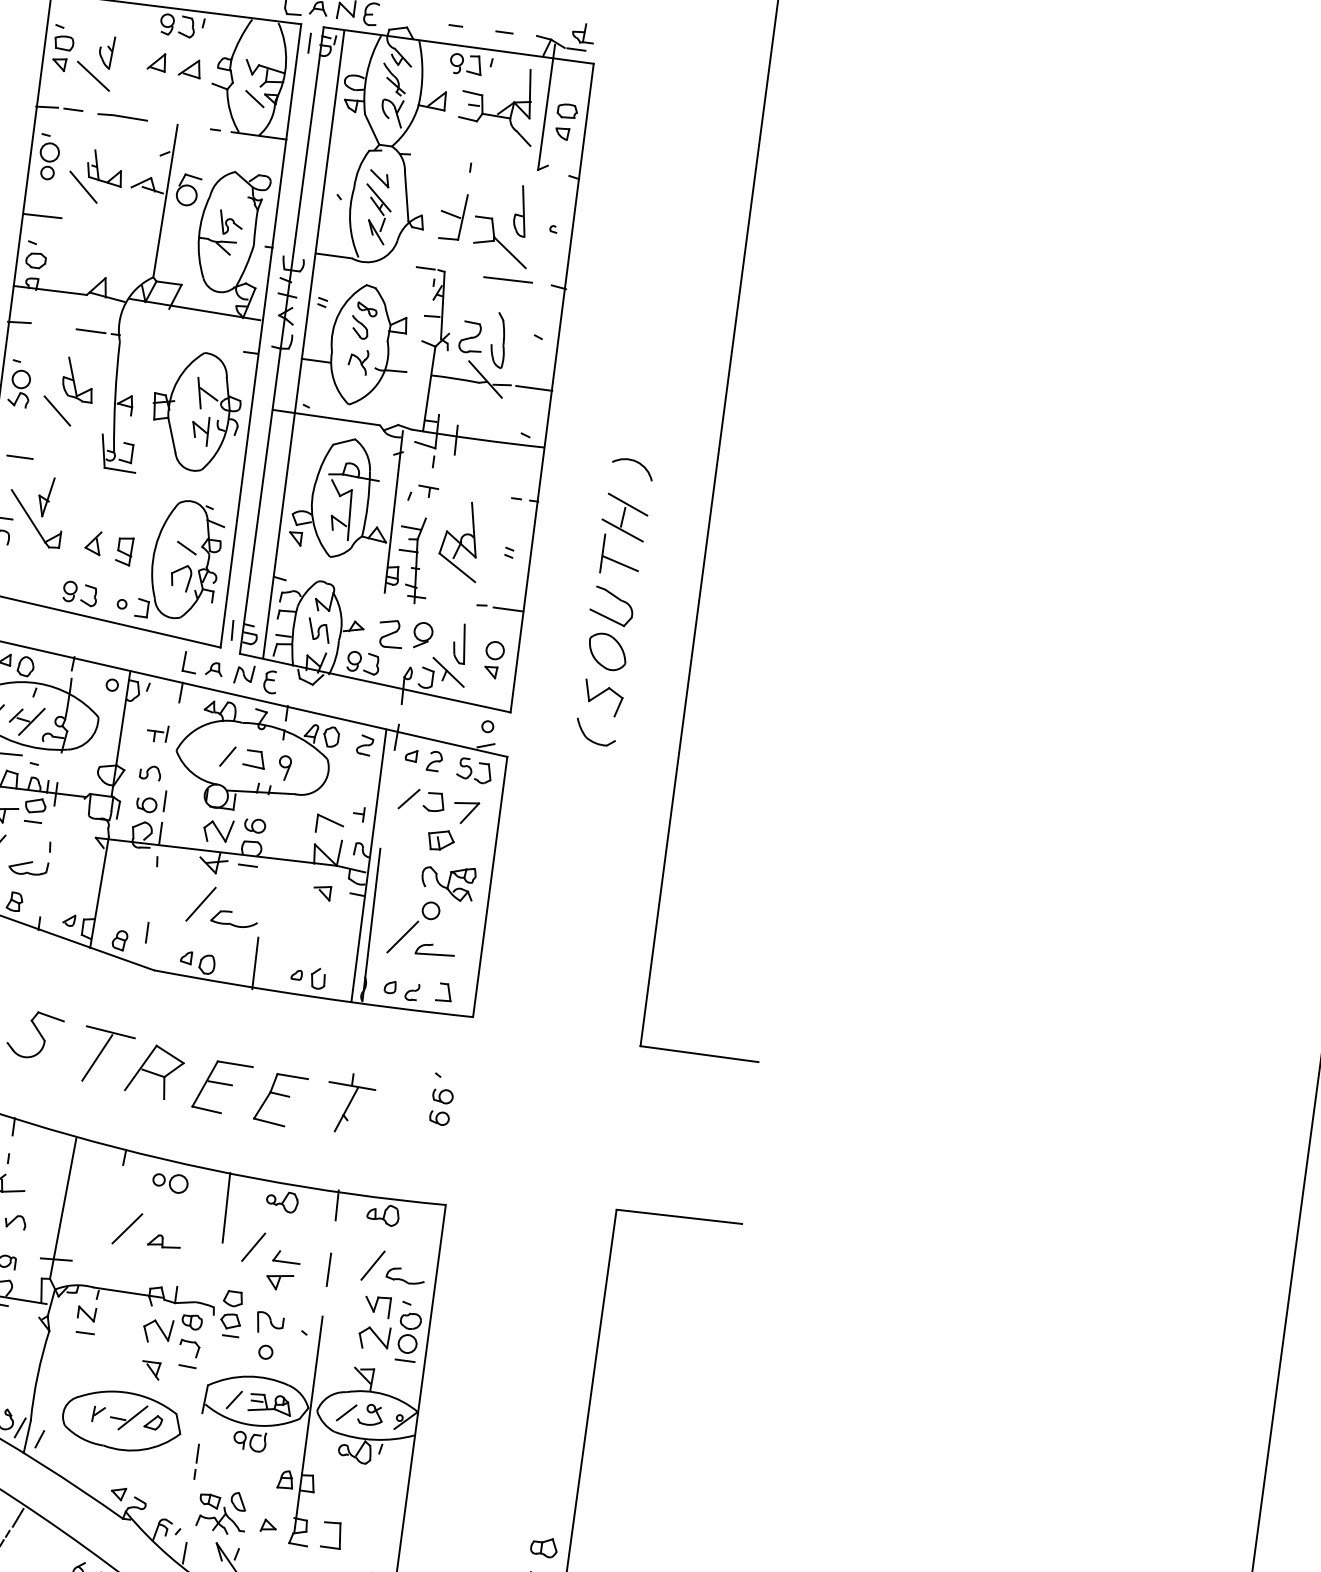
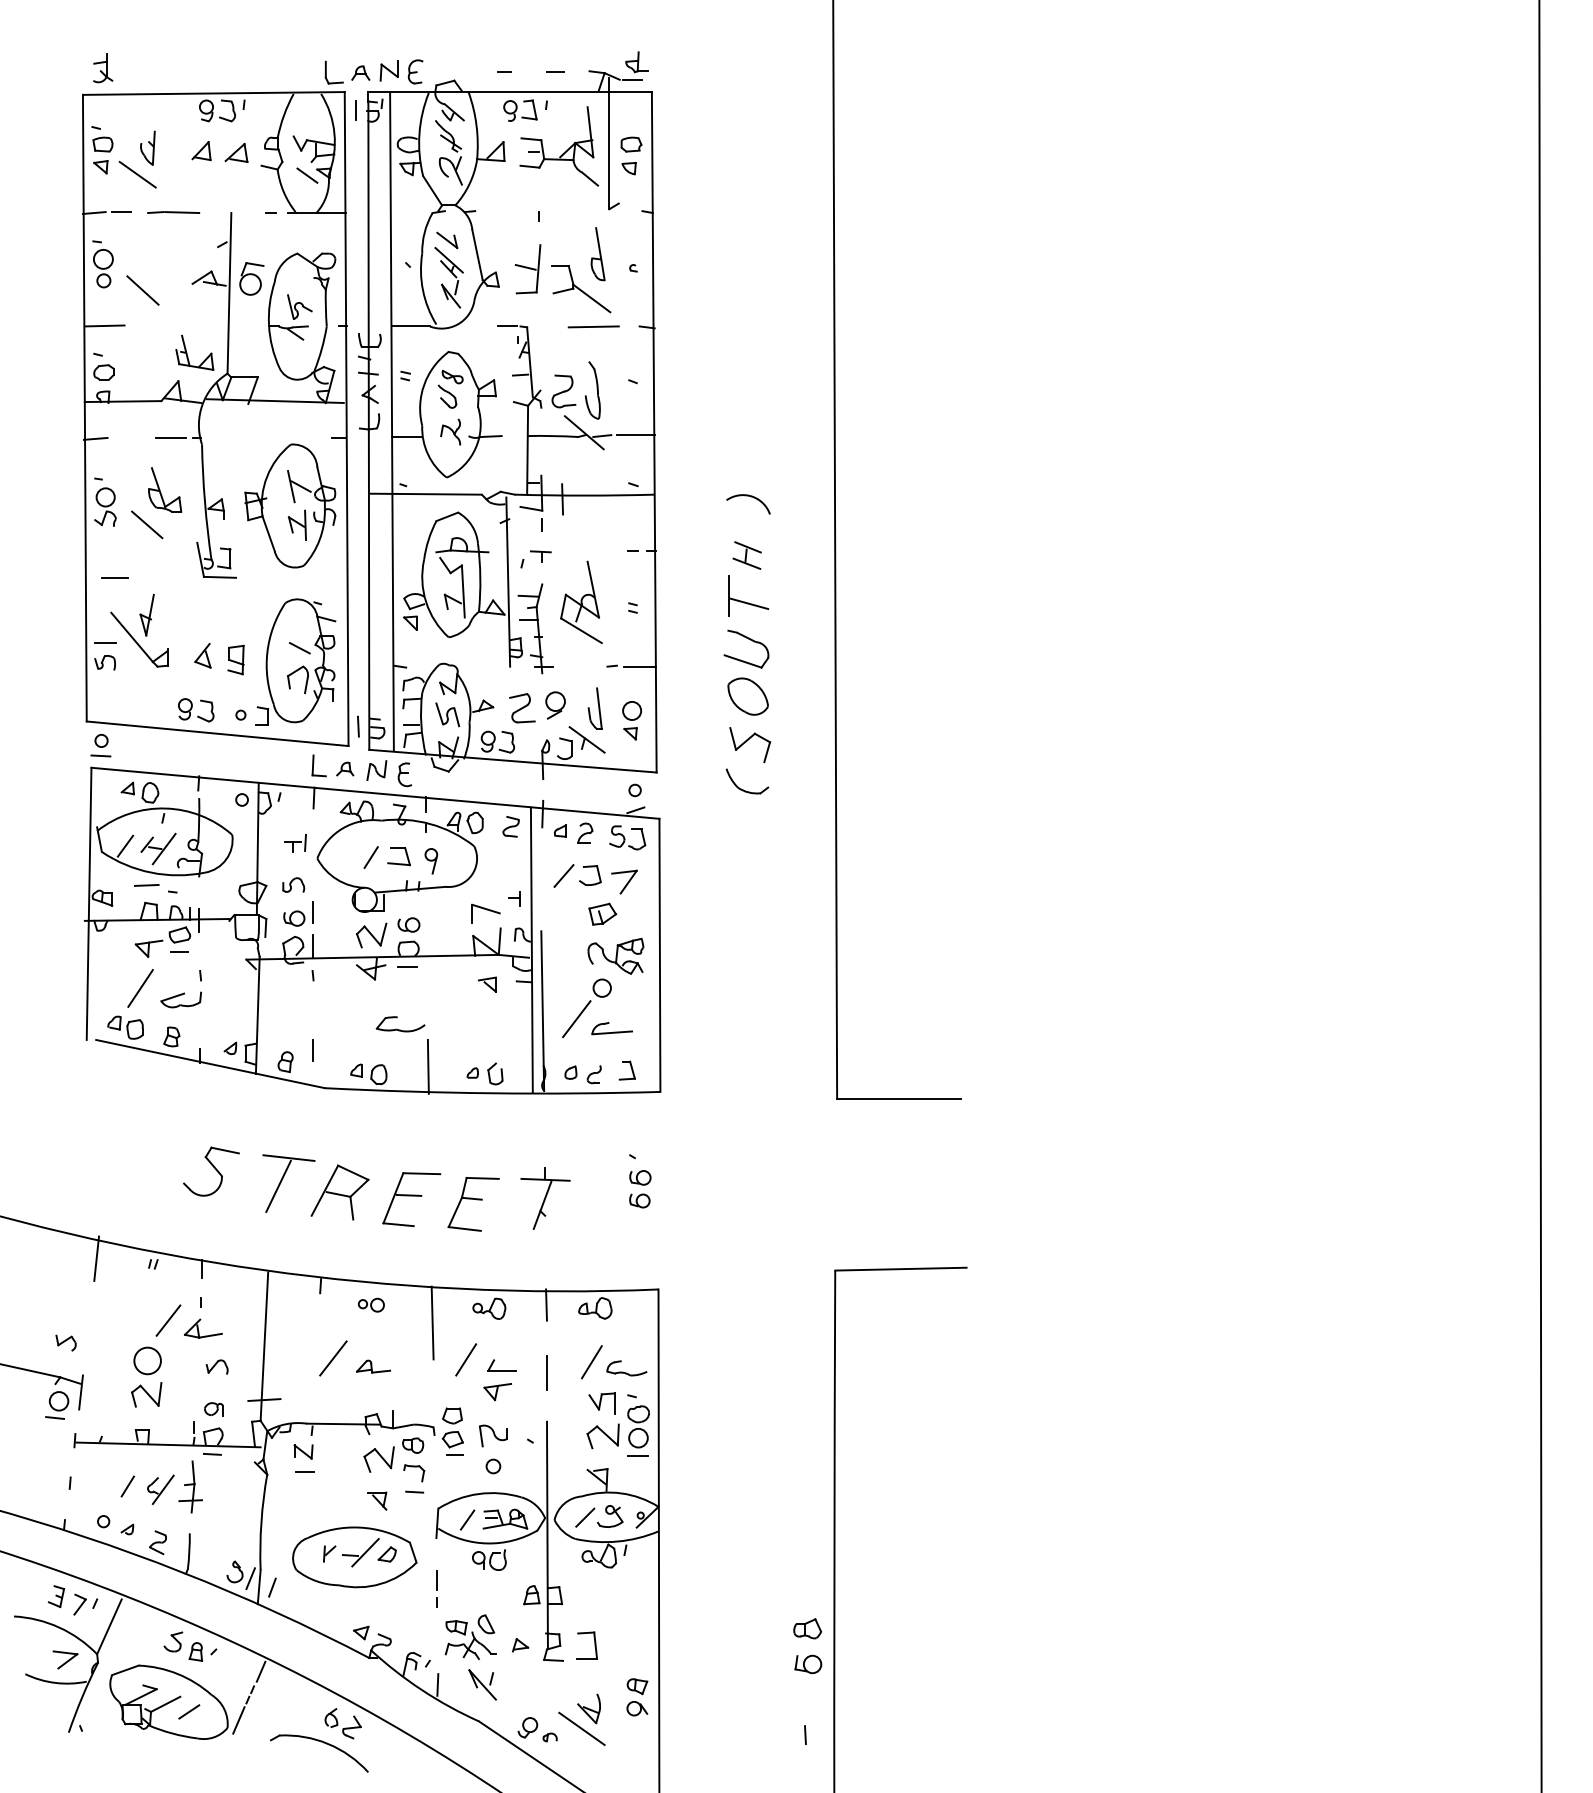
part: (98, 166) -> (187, 352), moved
part: (624, 517) -> (746, 555), size x0.6
line: (200, 904) -> (363, 1013), removed
part: (170, 1183) -> (371, 1305), size x0.7

